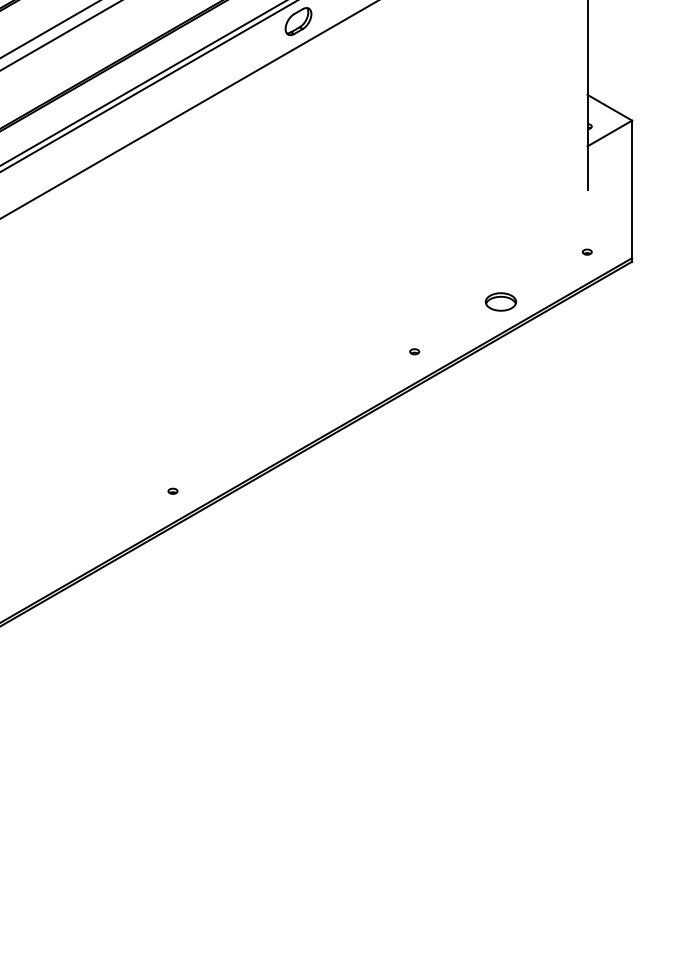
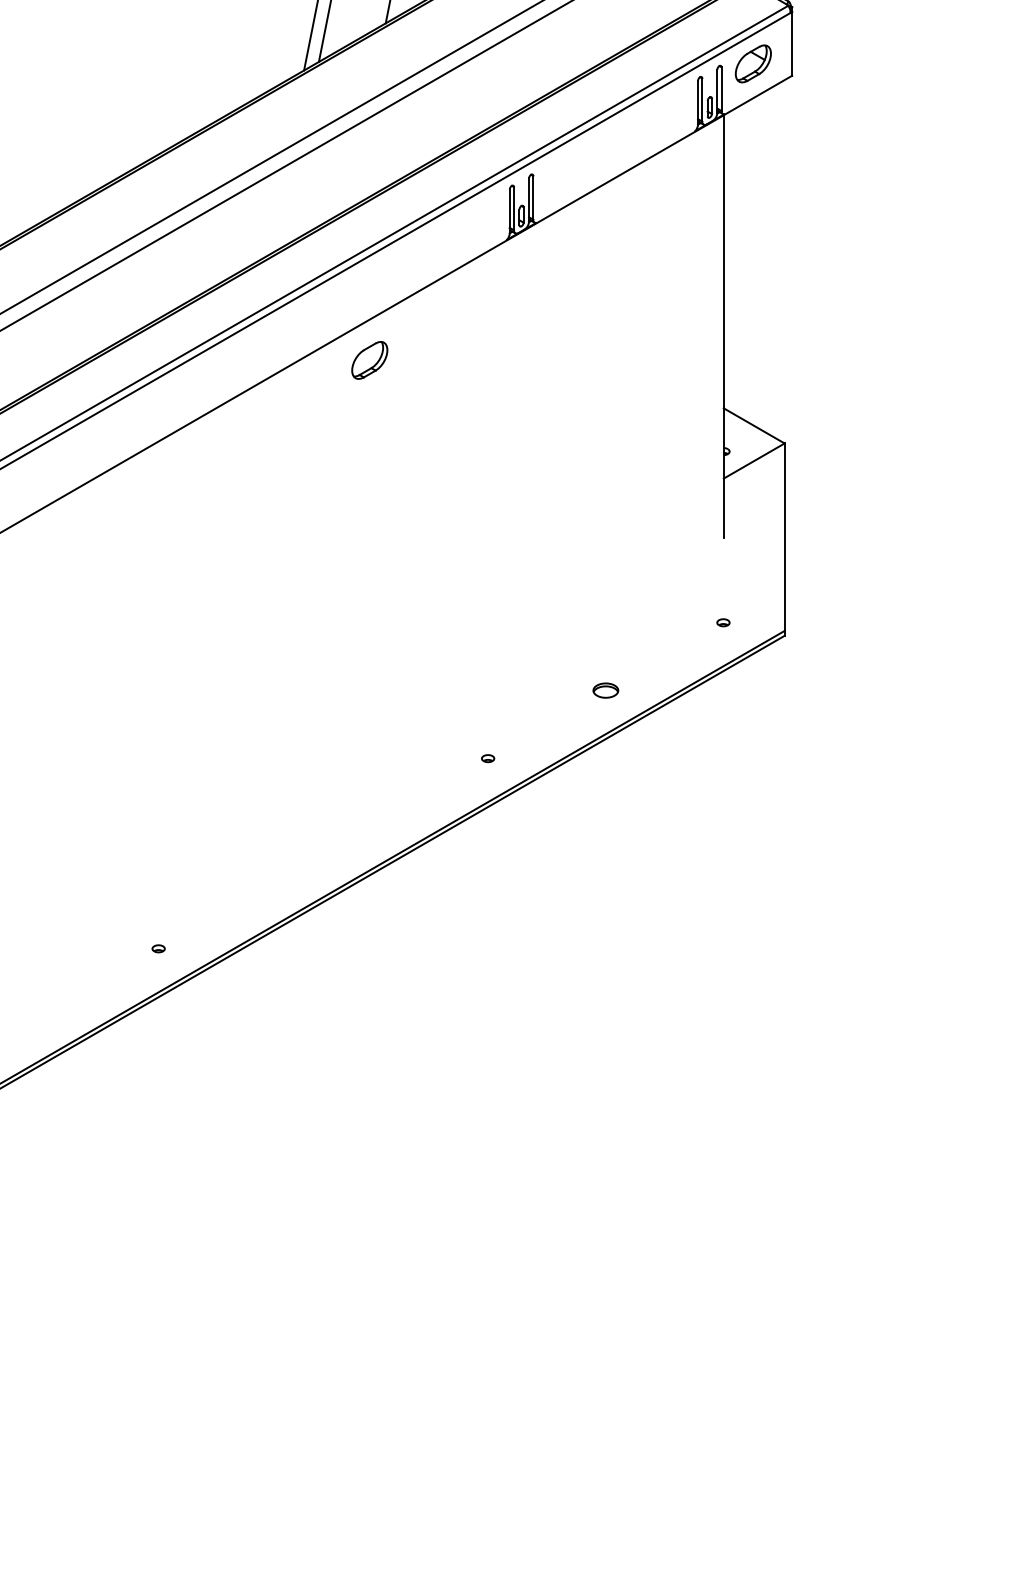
part: (298, 21) -> (369, 360), moved
part: (500, 301) -> (605, 690), size x0.6

